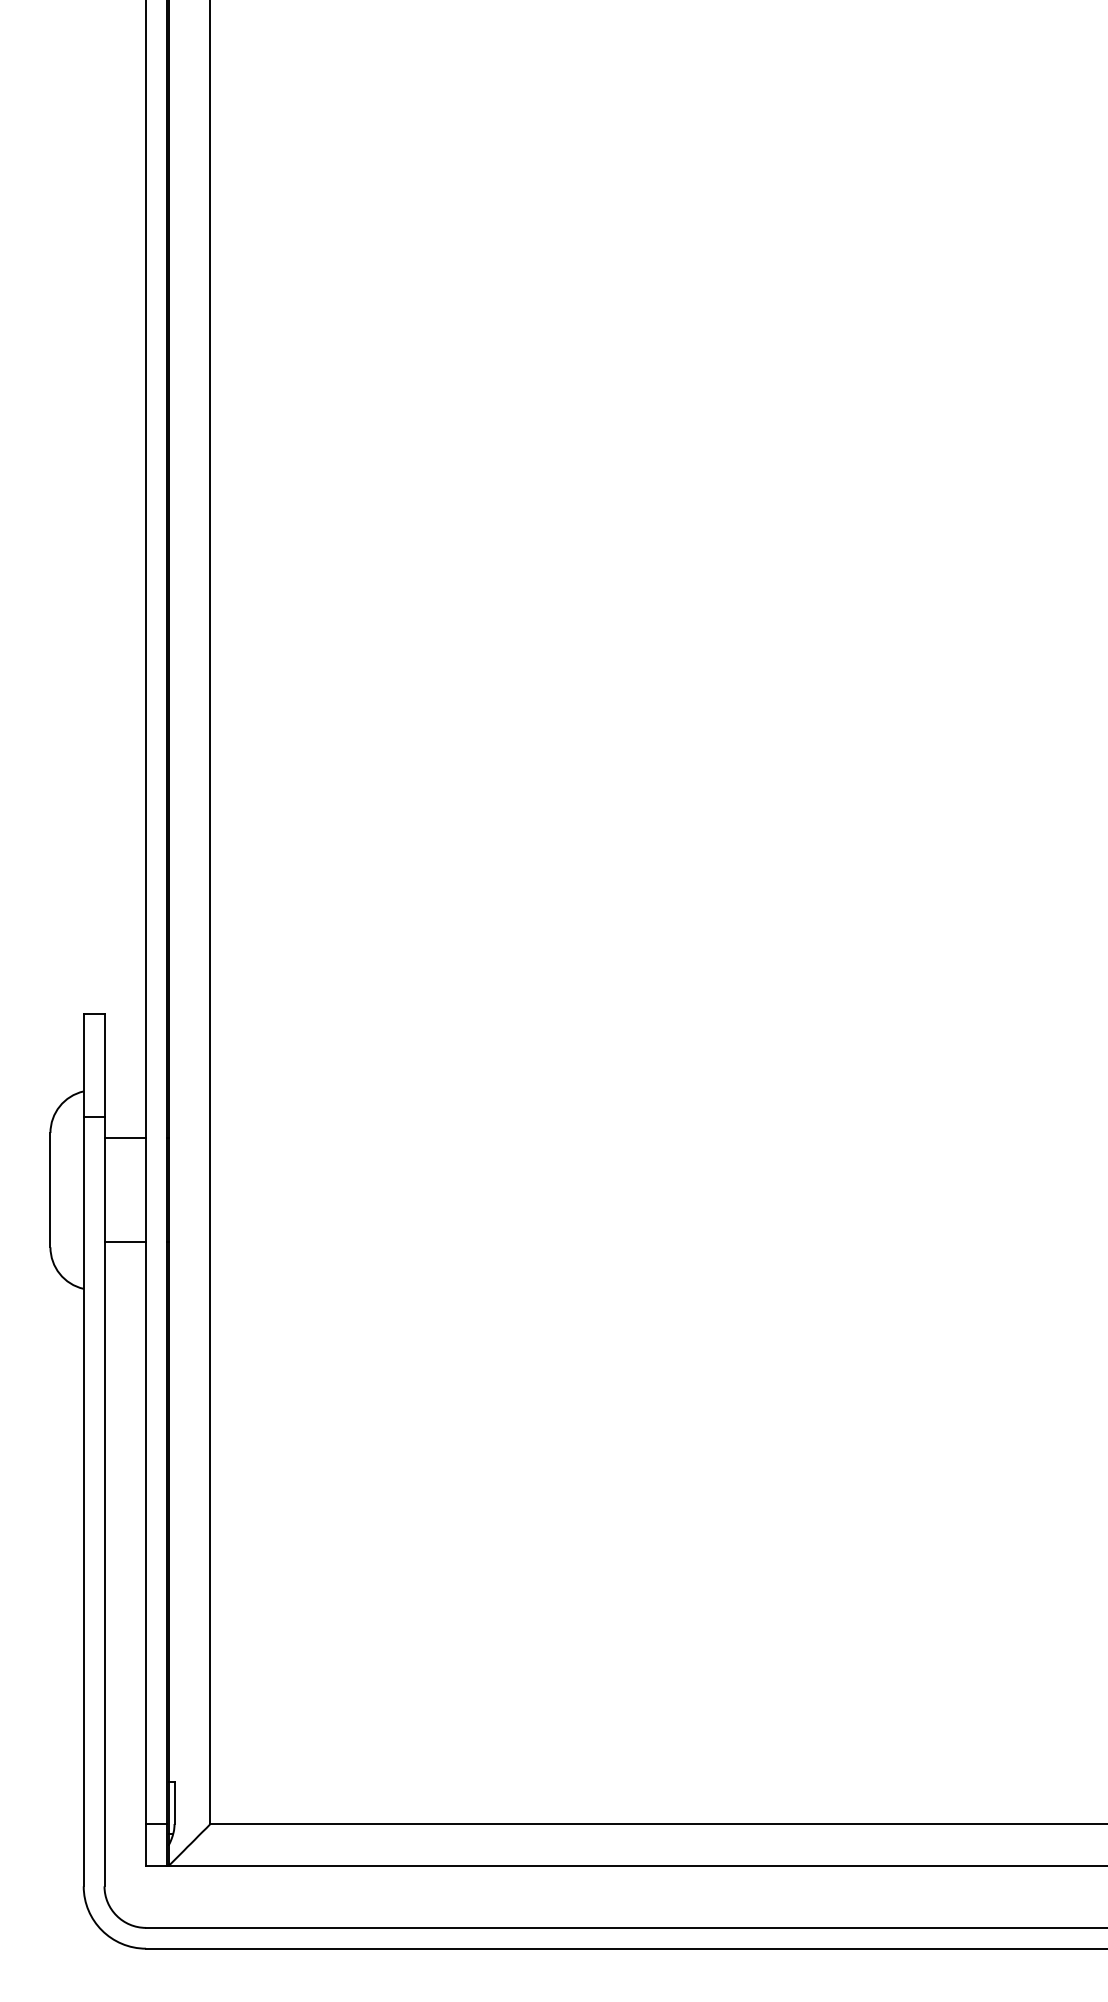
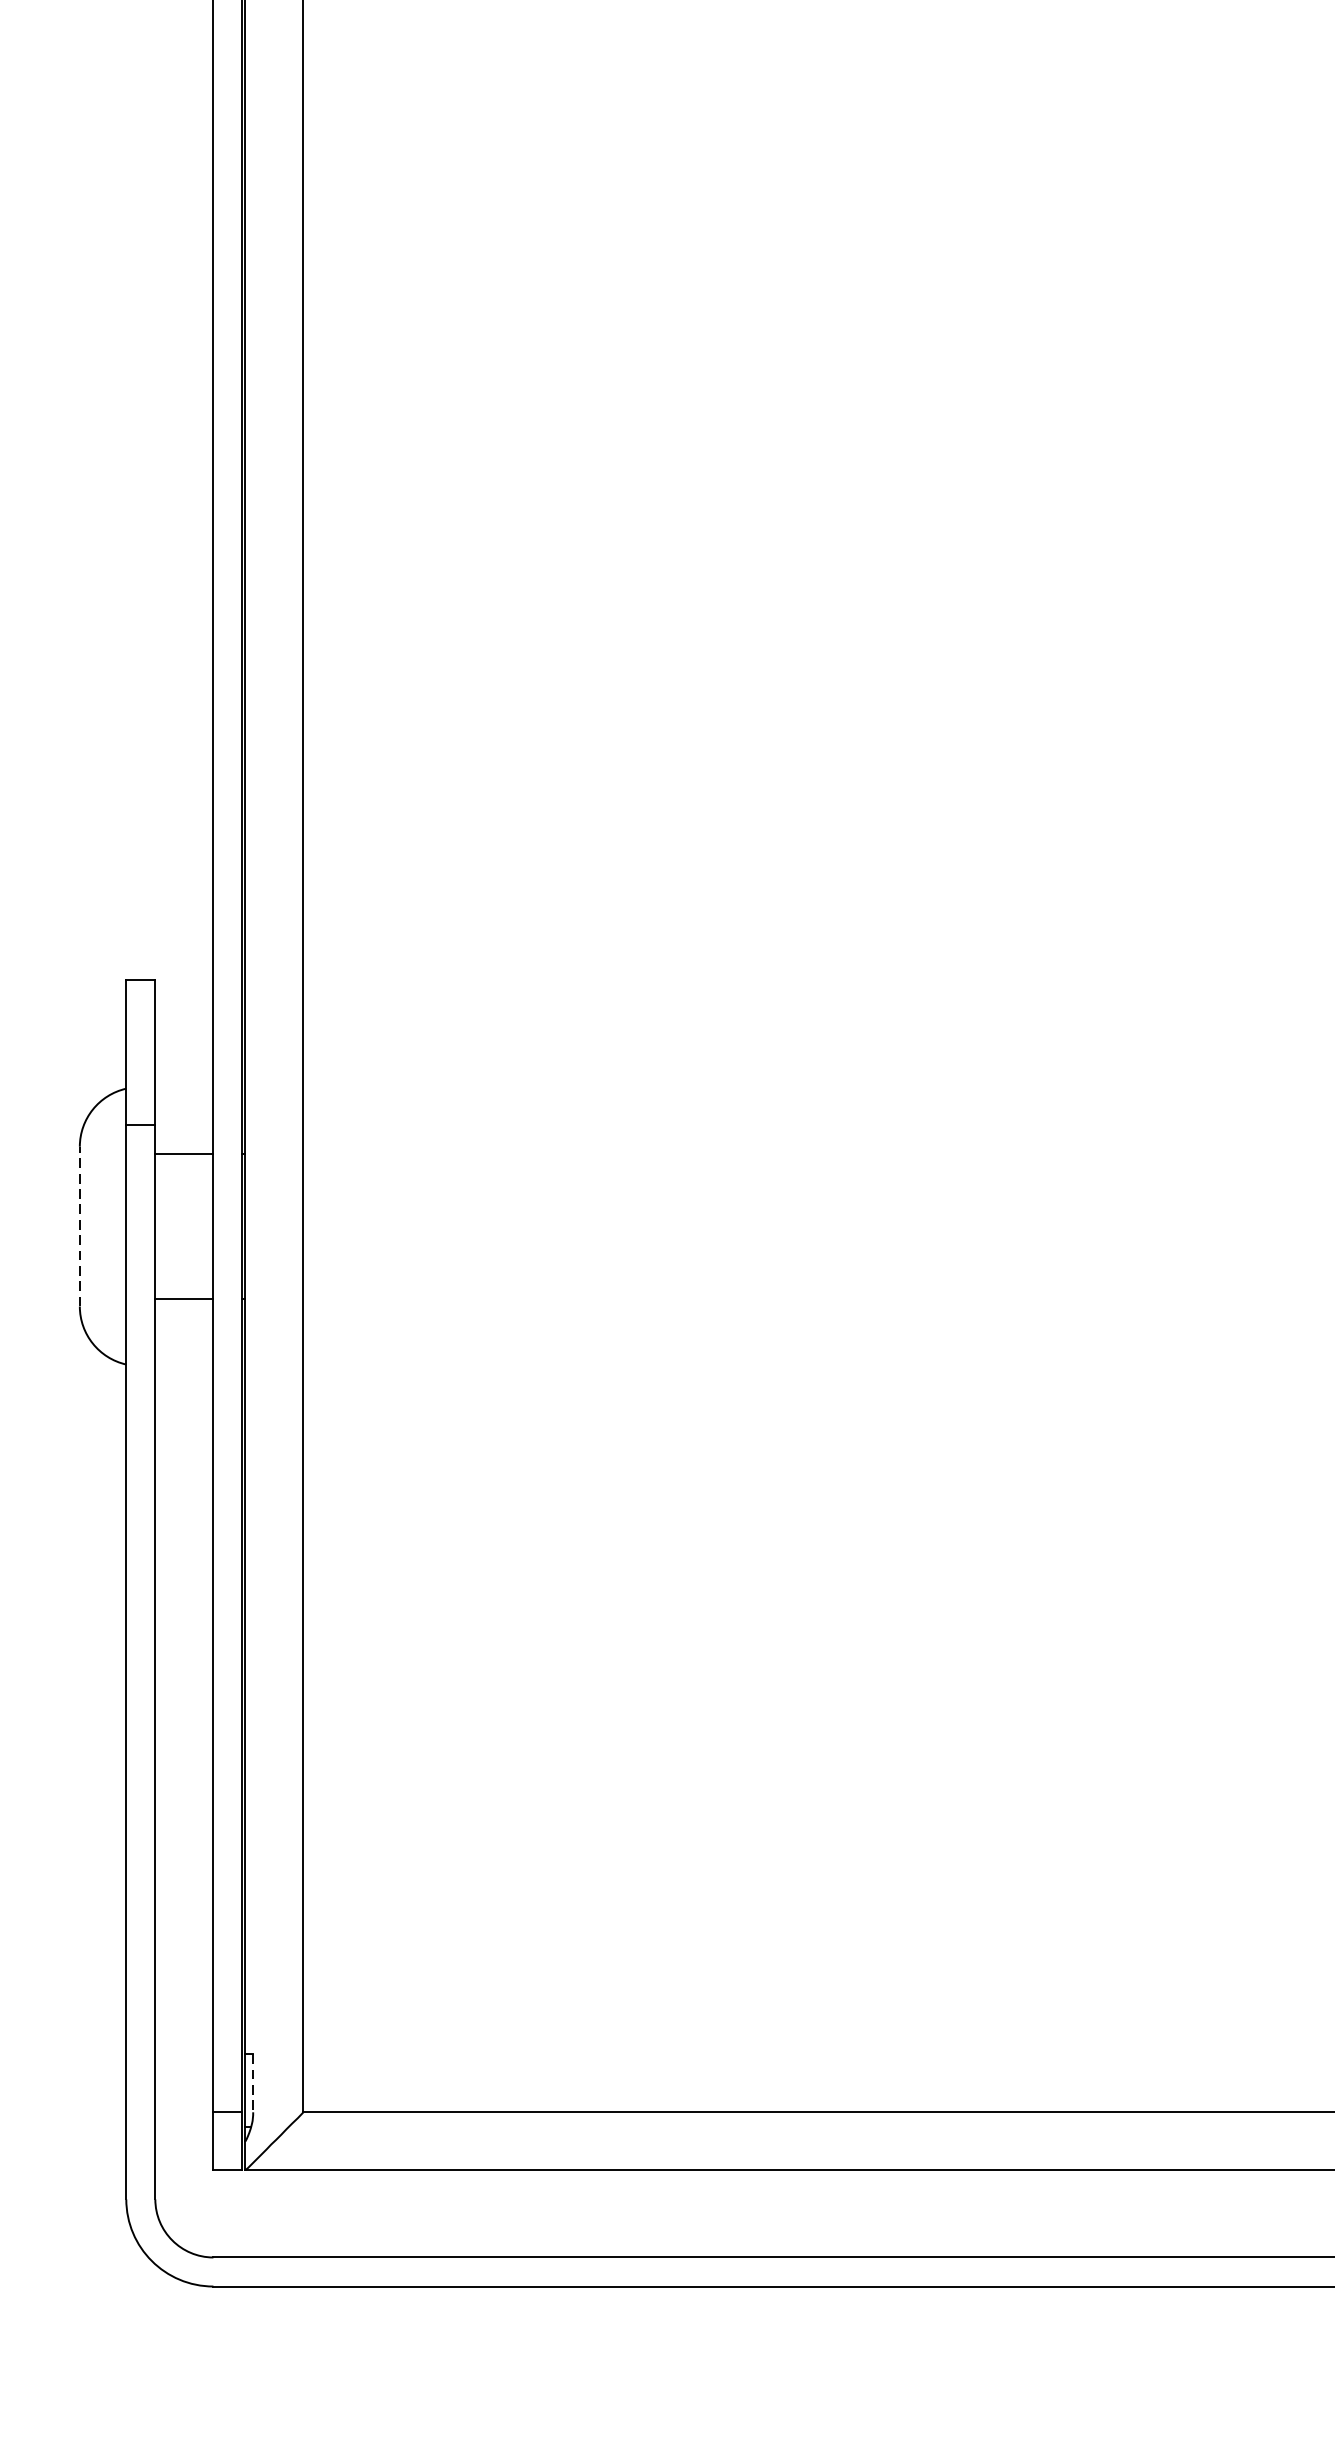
line: (50, 1189) -> (79, 1225), solid -> dashed
line: (174, 1803) -> (253, 2083), solid -> dashed

